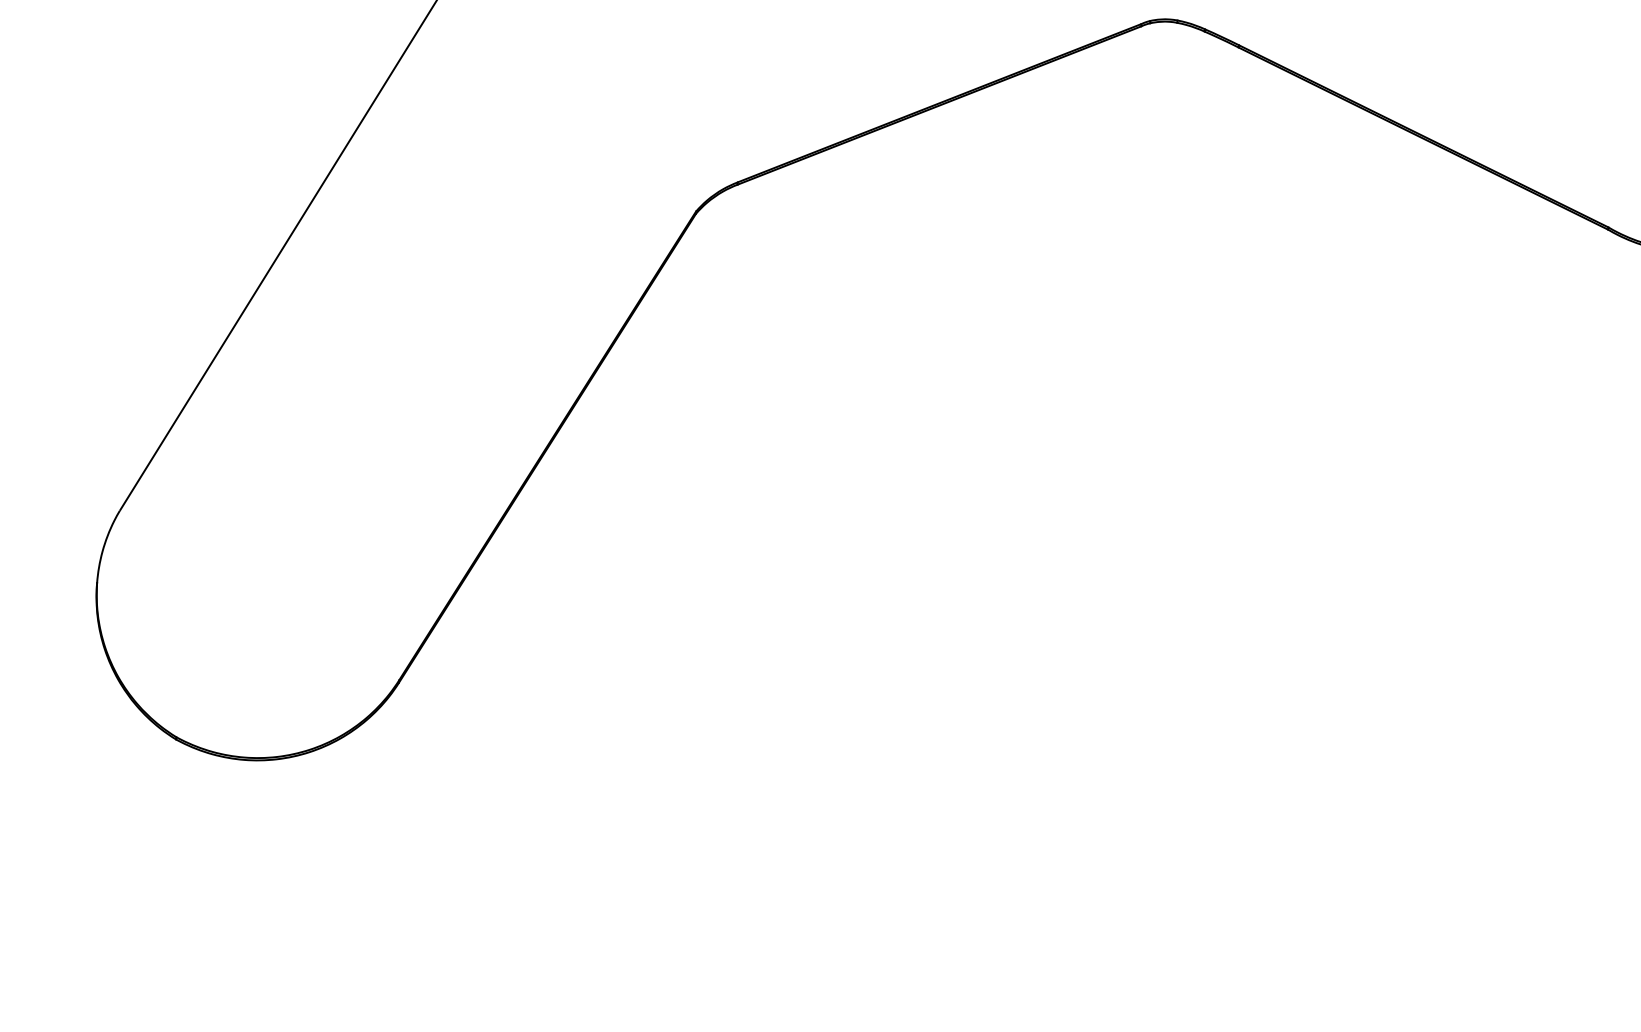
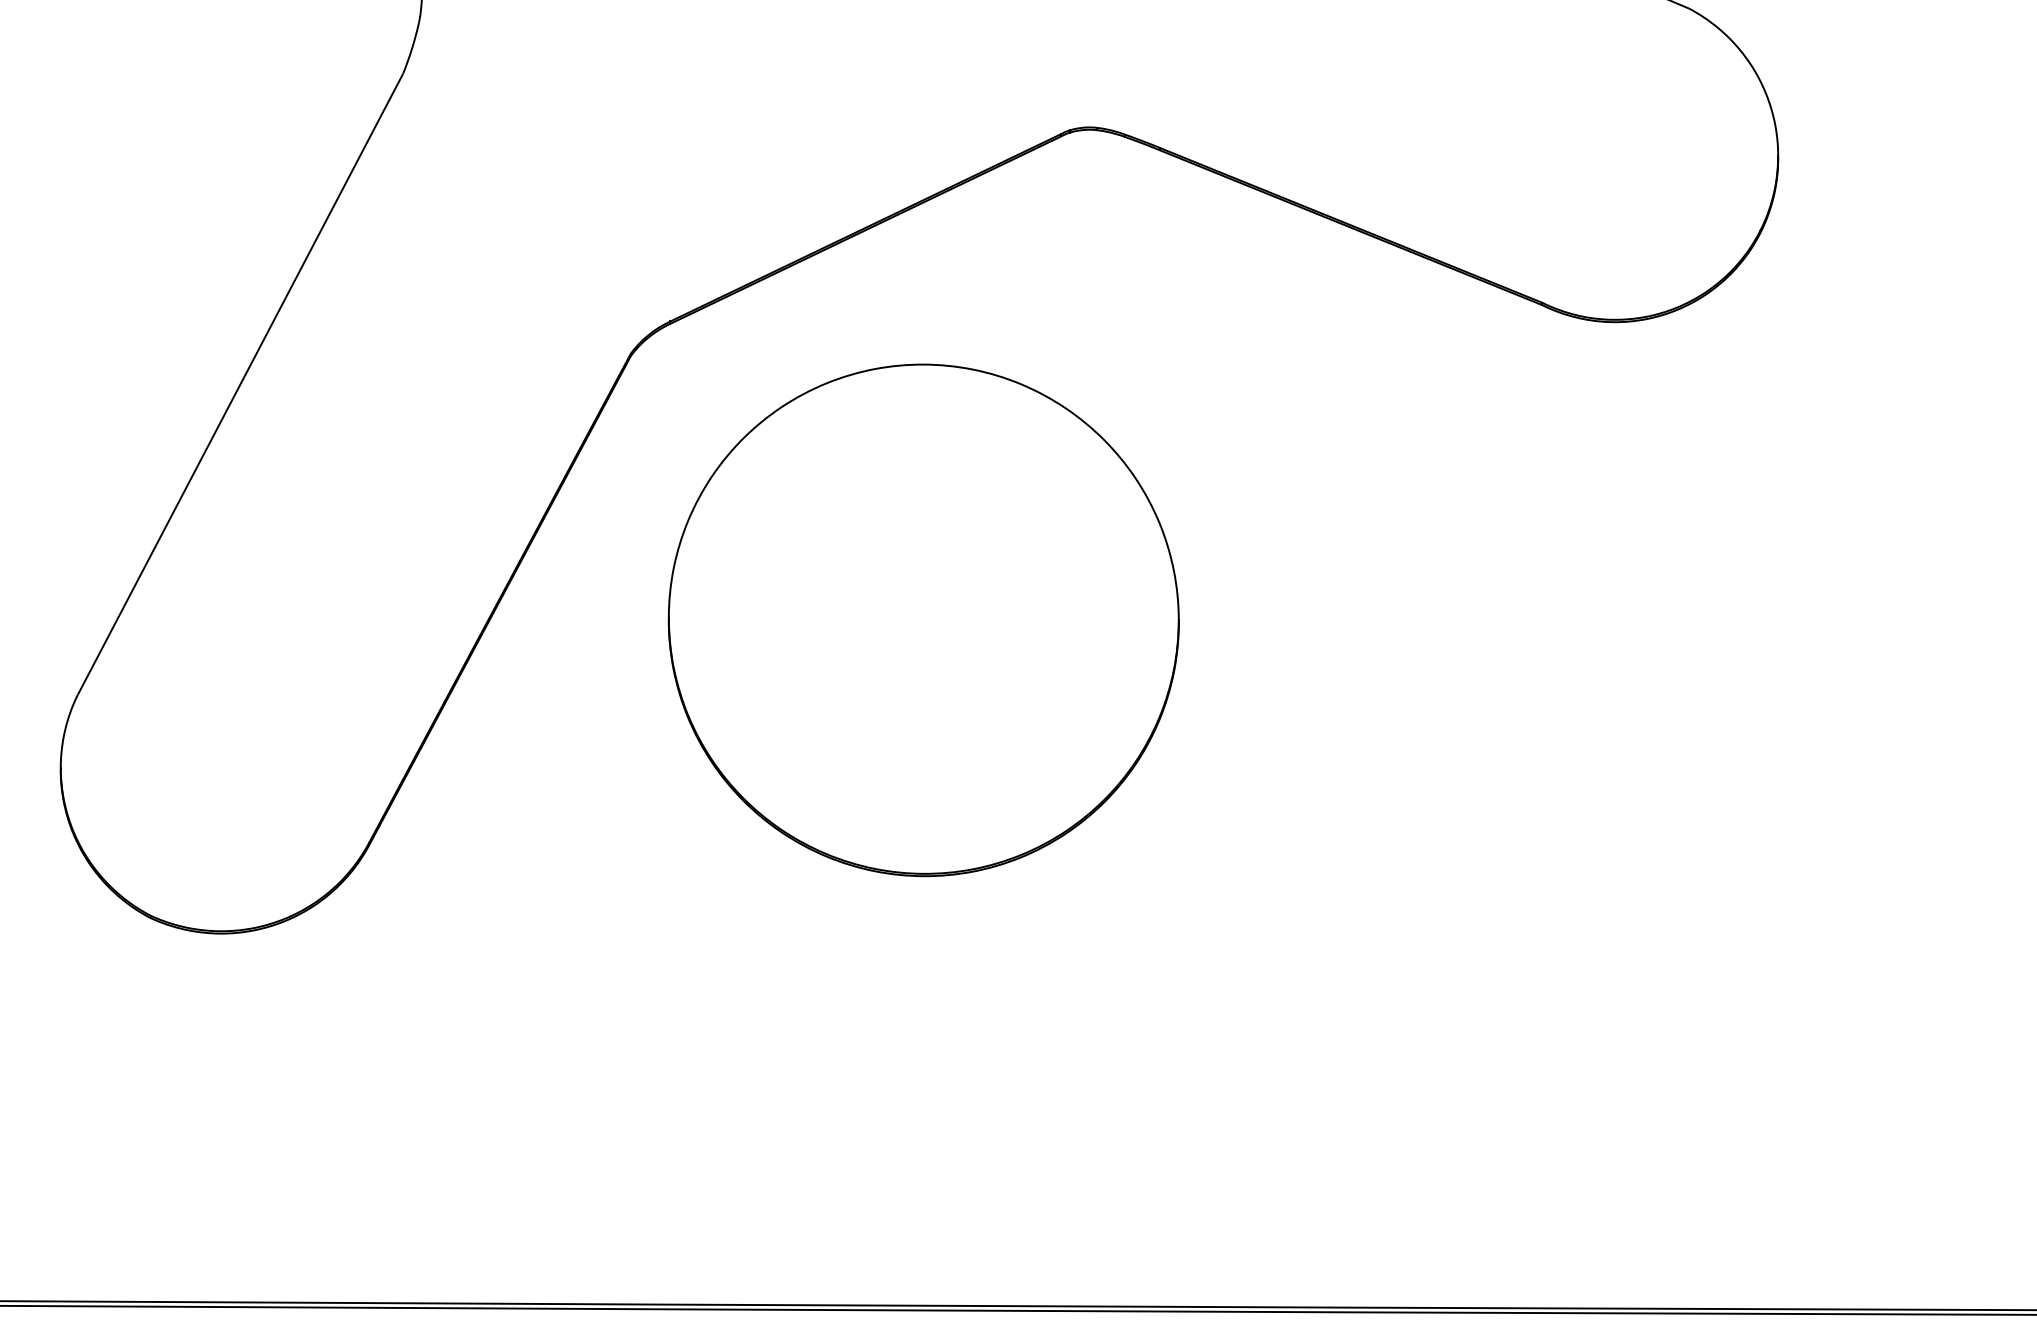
part: (968, 499) -> (923, 620), added

